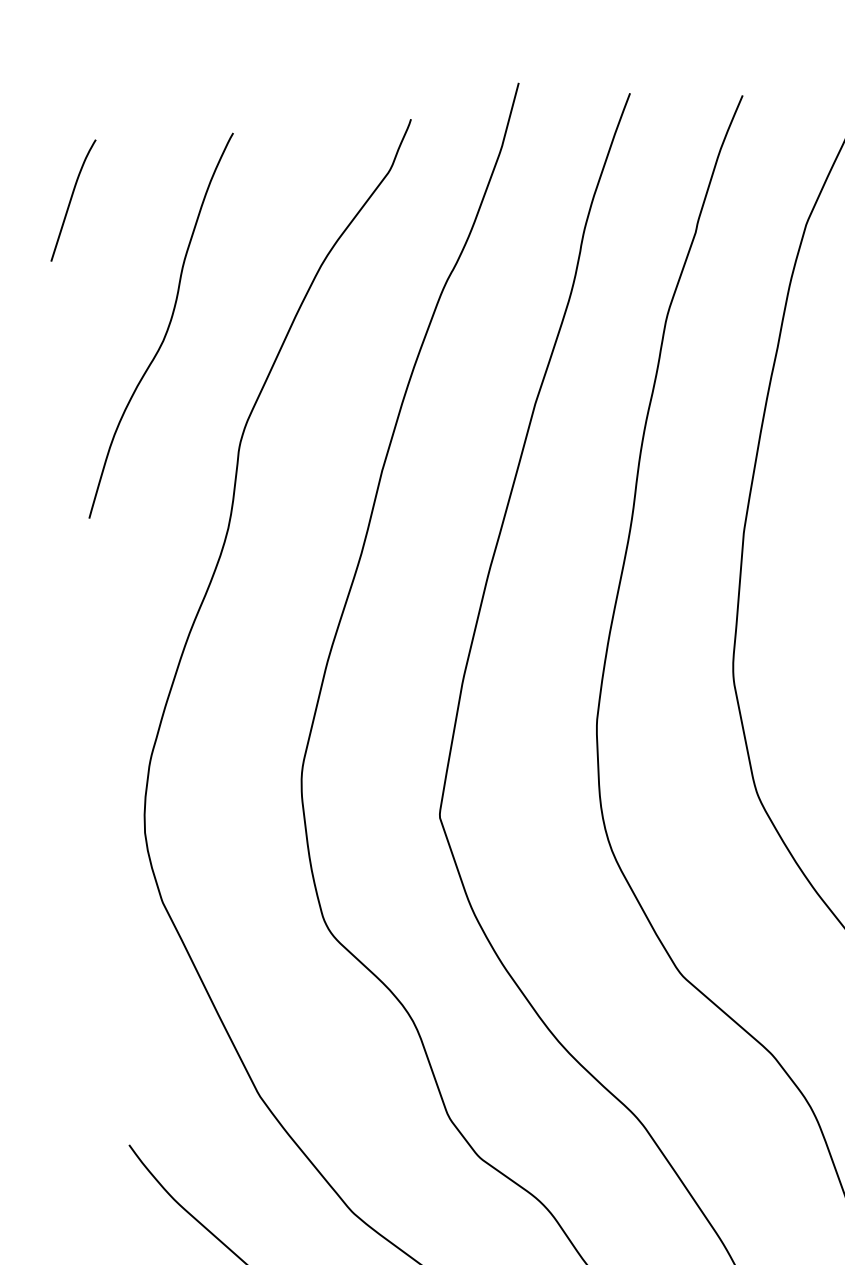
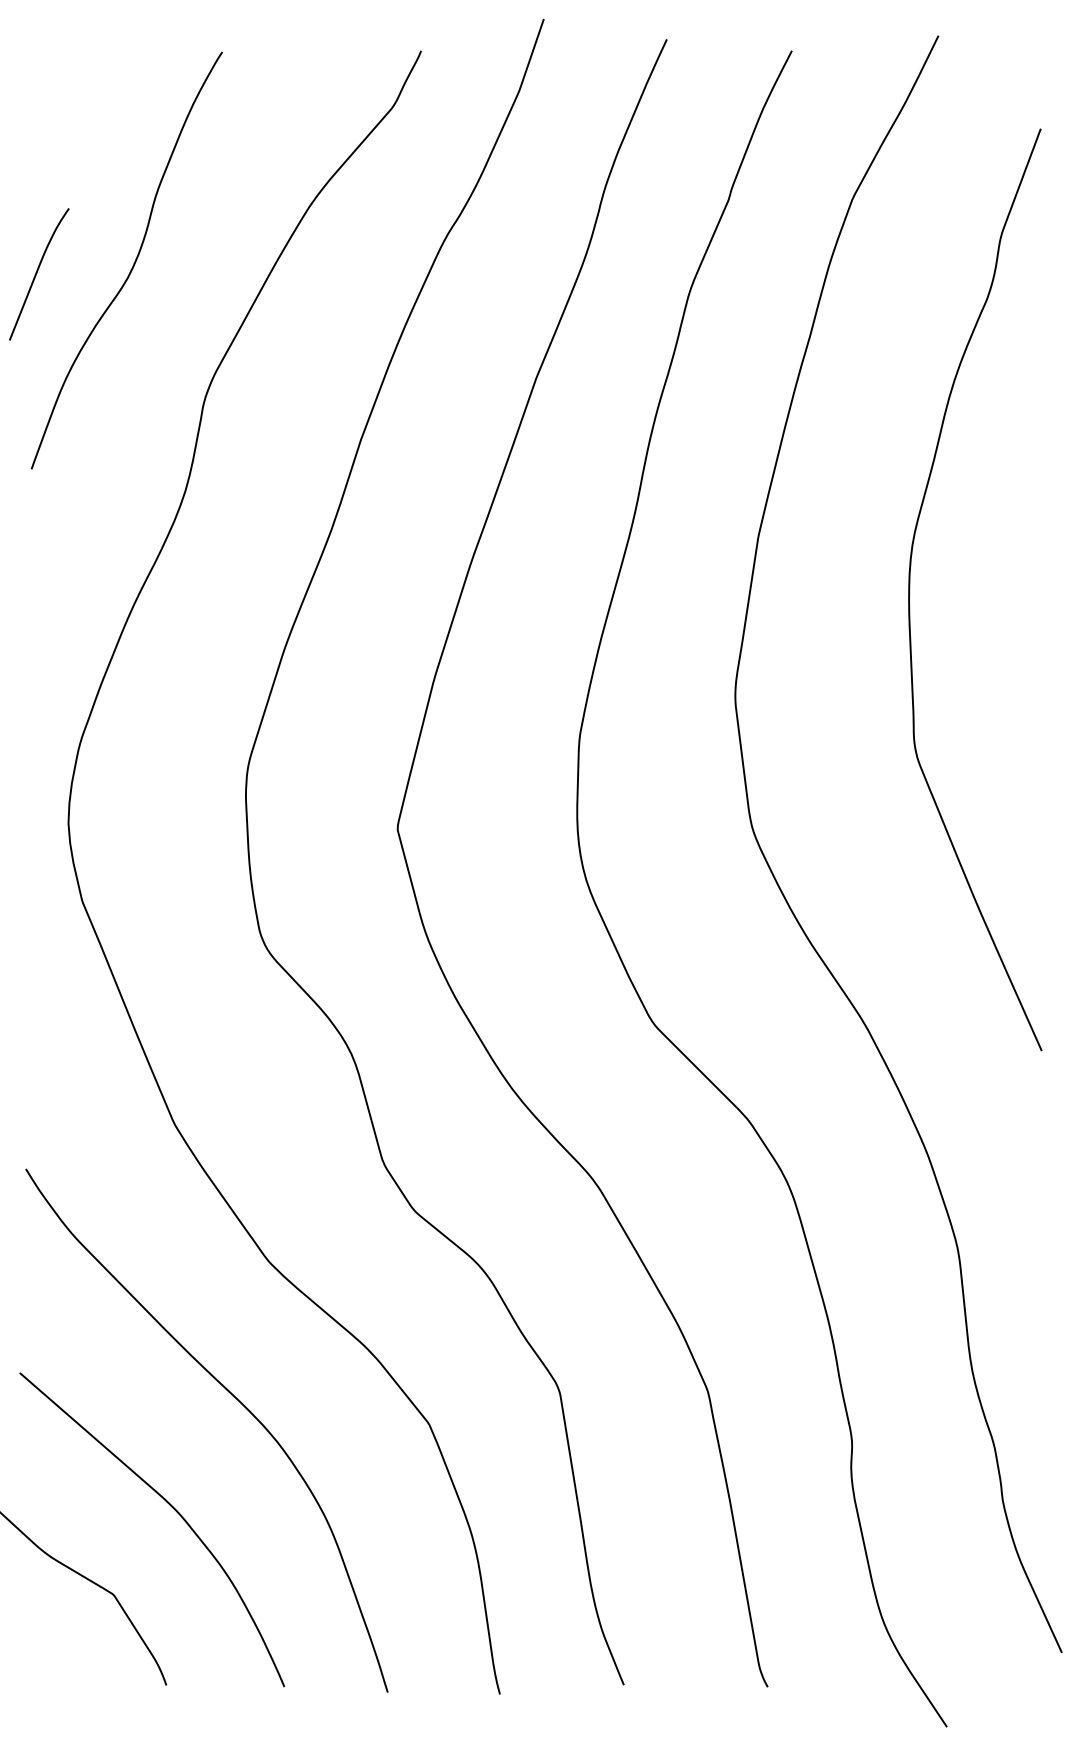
curve: (71, 199) -> (37, 273), moved

